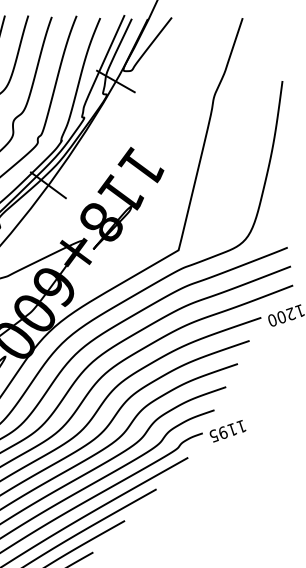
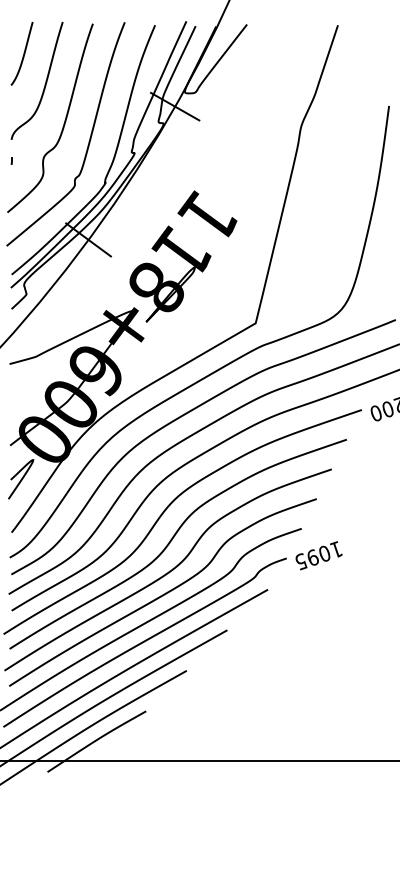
text: (232, 429) -> (324, 553), 1195 -> 1095

